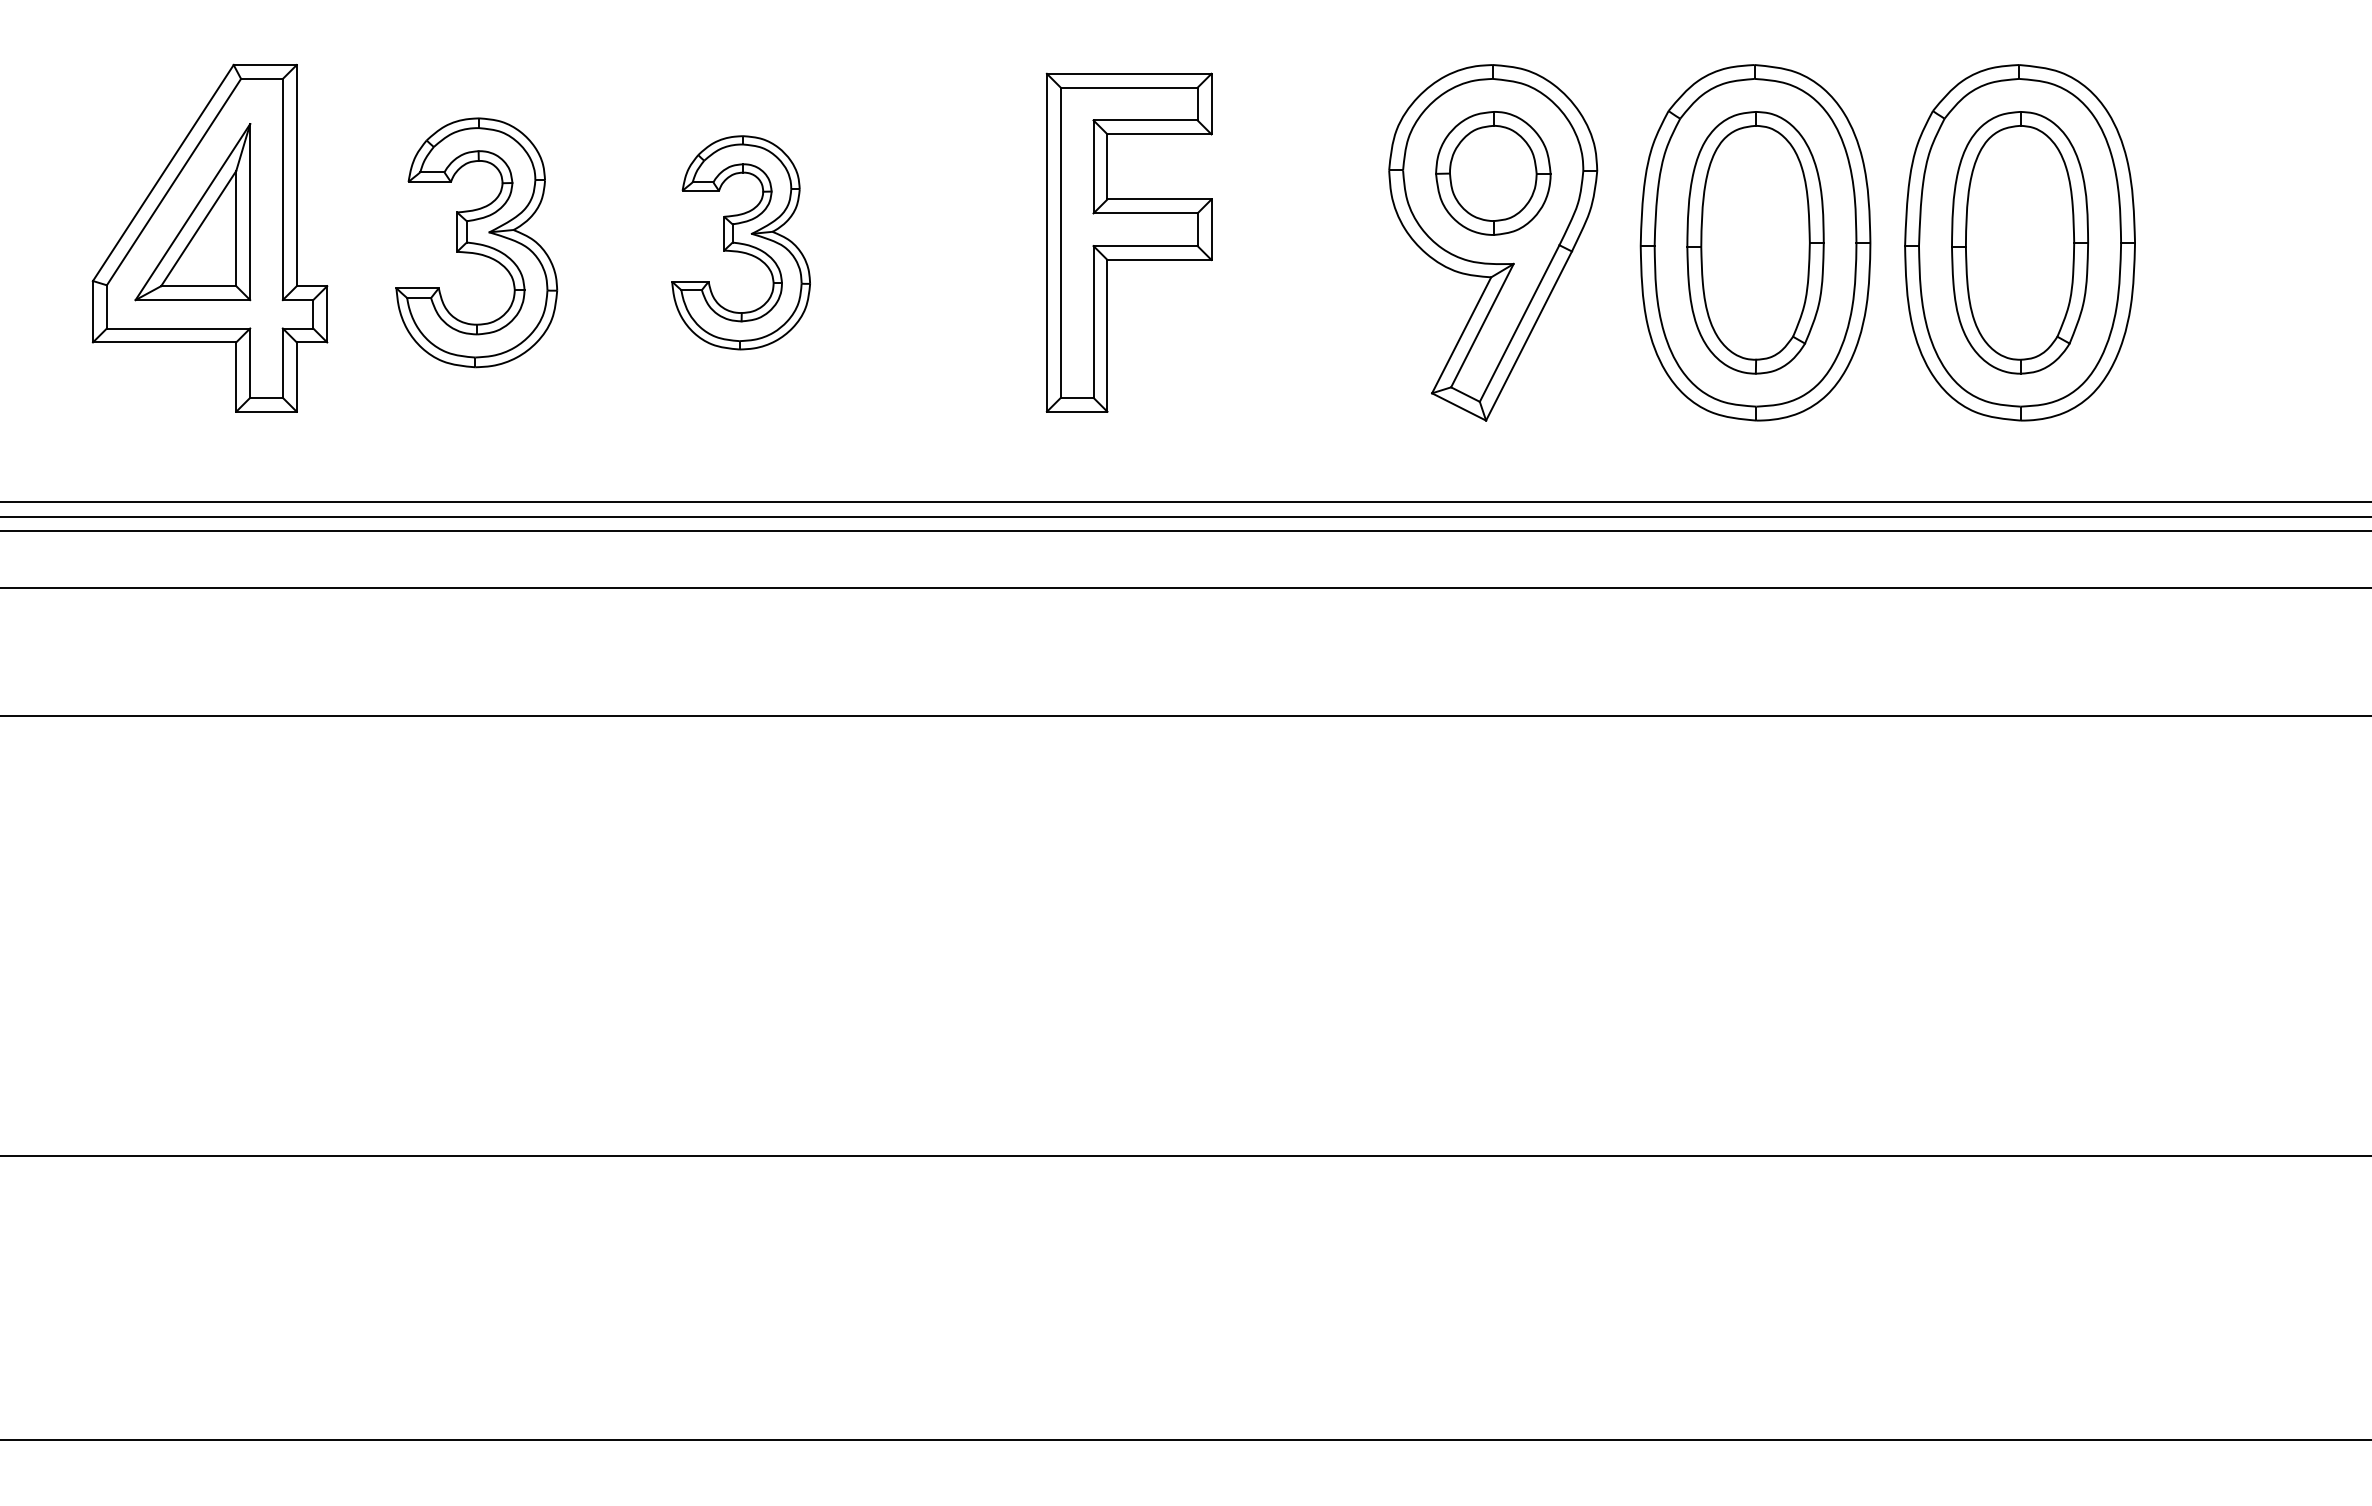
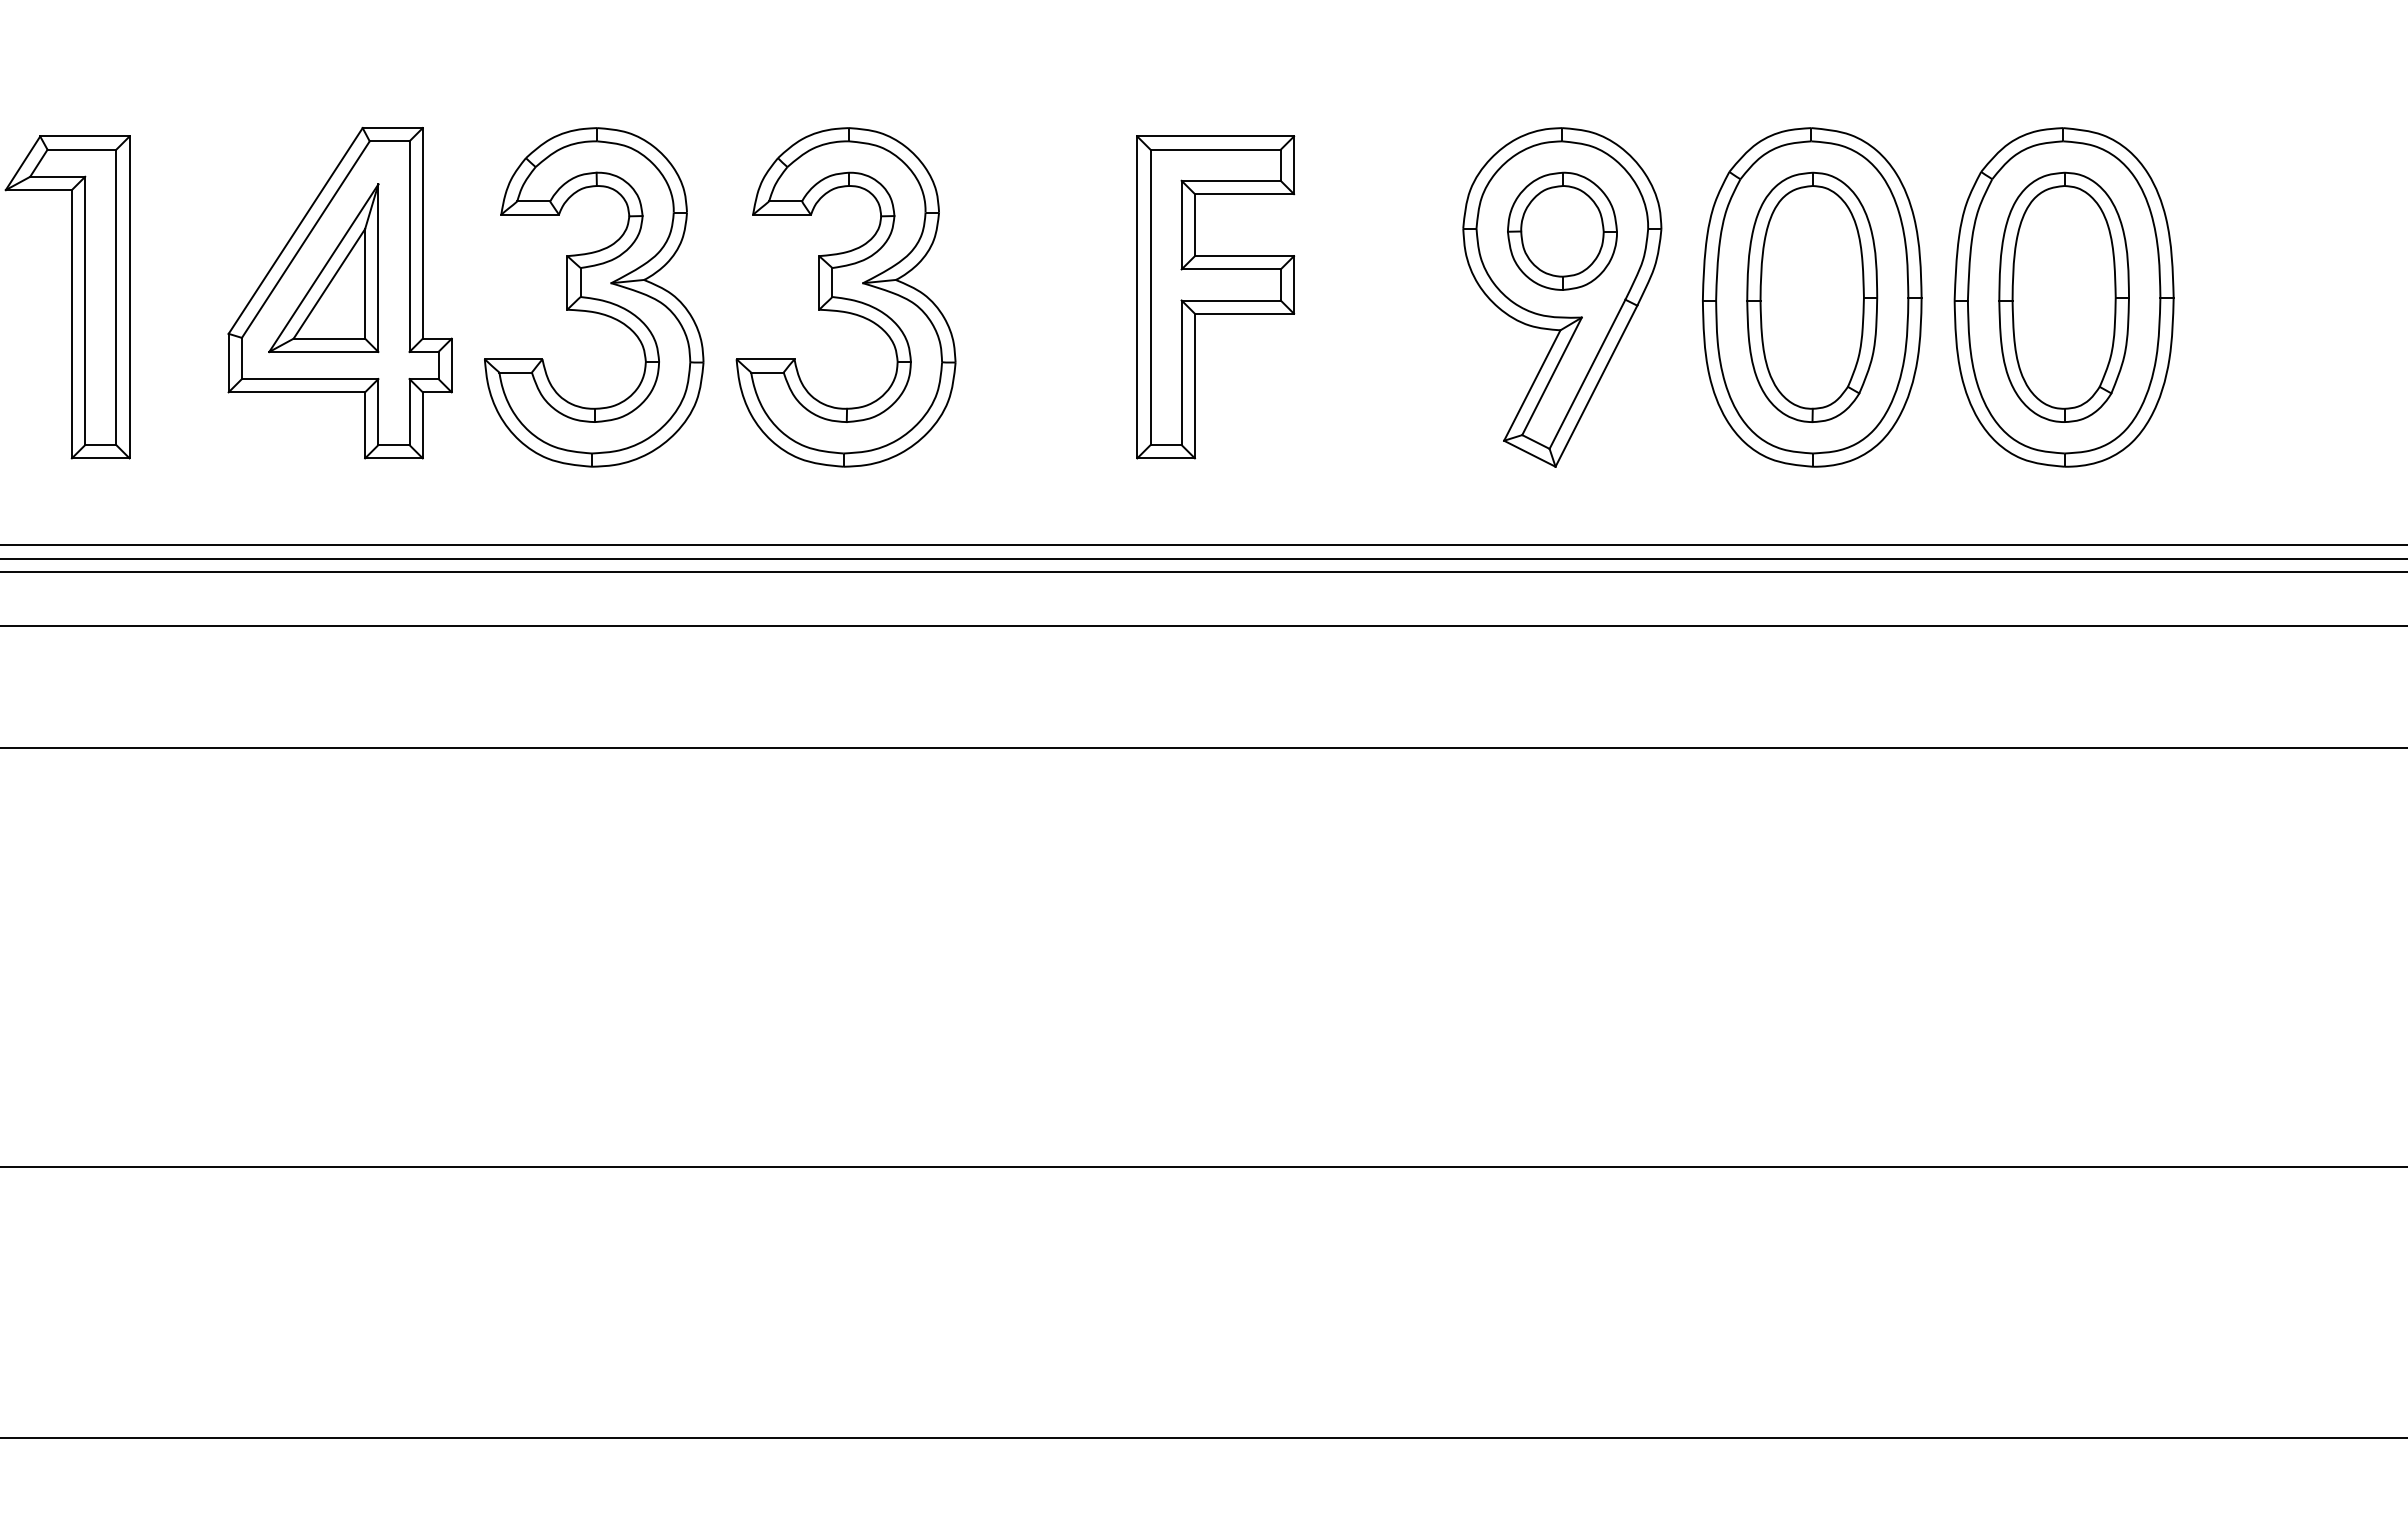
part: (477, 242) -> (594, 297), size x1.43
part: (740, 242) -> (845, 297), size x1.67

